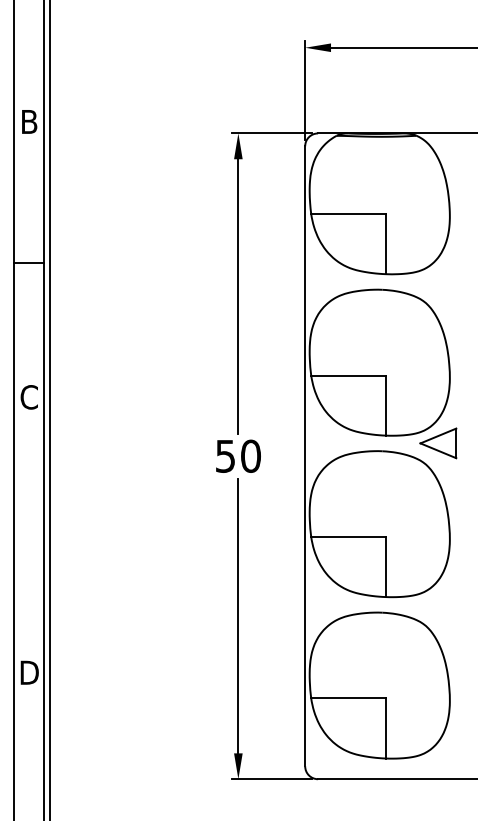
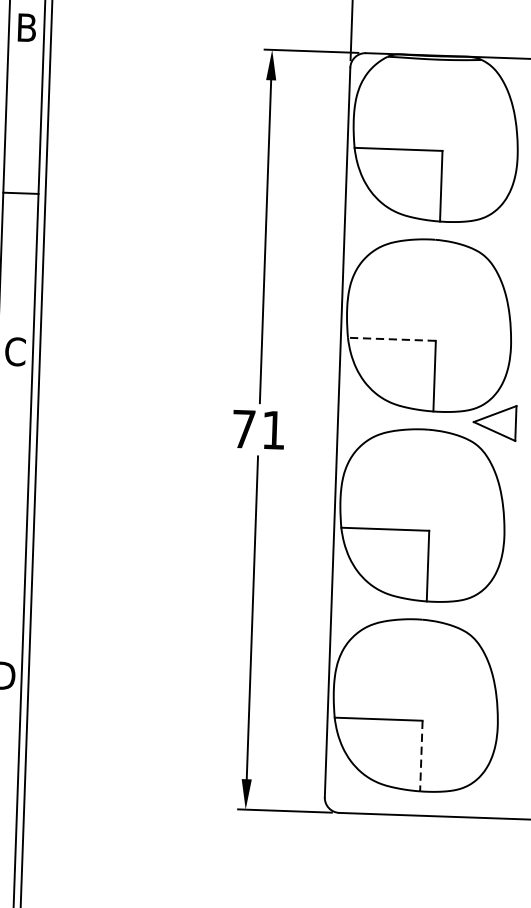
line: (348, 375) -> (391, 339), solid -> dashed
text: (238, 455) -> (259, 428), 50 -> 71
line: (385, 728) -> (420, 756), solid -> dashed

